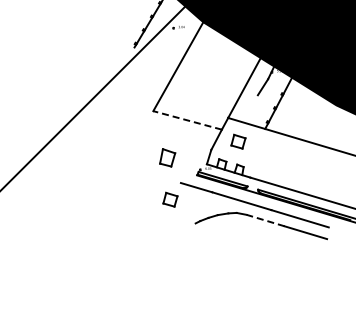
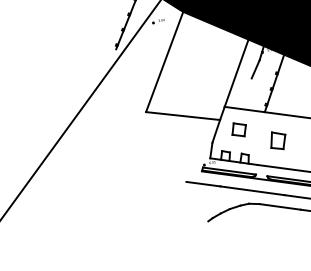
line: (187, 120) -> (182, 116), dashed -> solid
part: (167, 157) -> (278, 140), moved
part: (170, 199) -> (178, 200), removed
line: (265, 220) -> (280, 206), dashed -> solid

